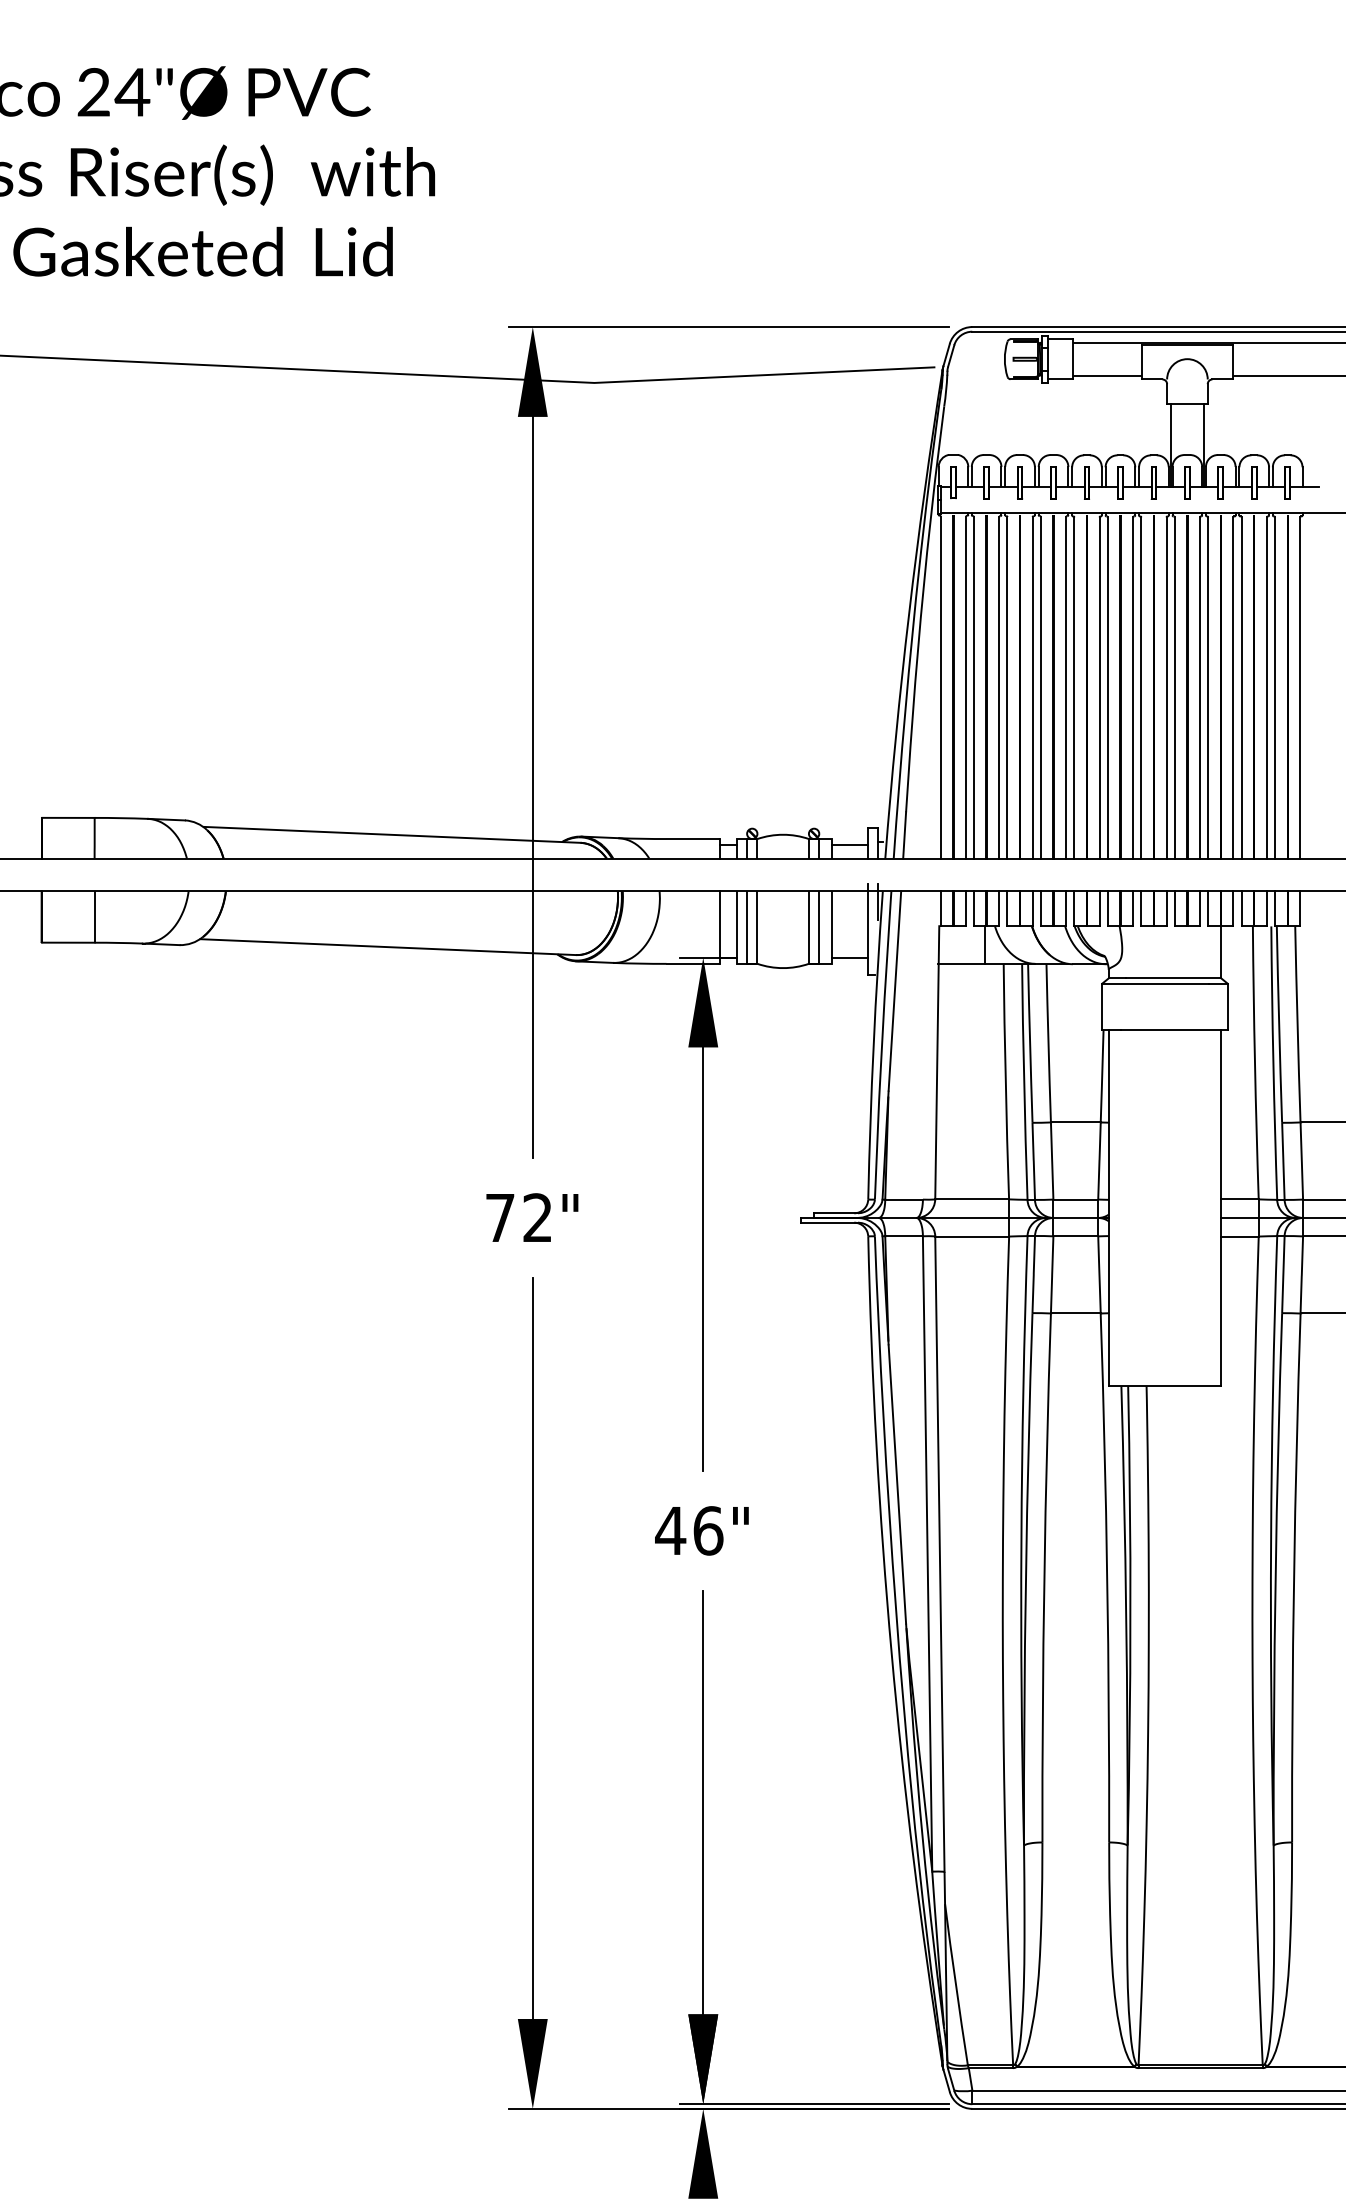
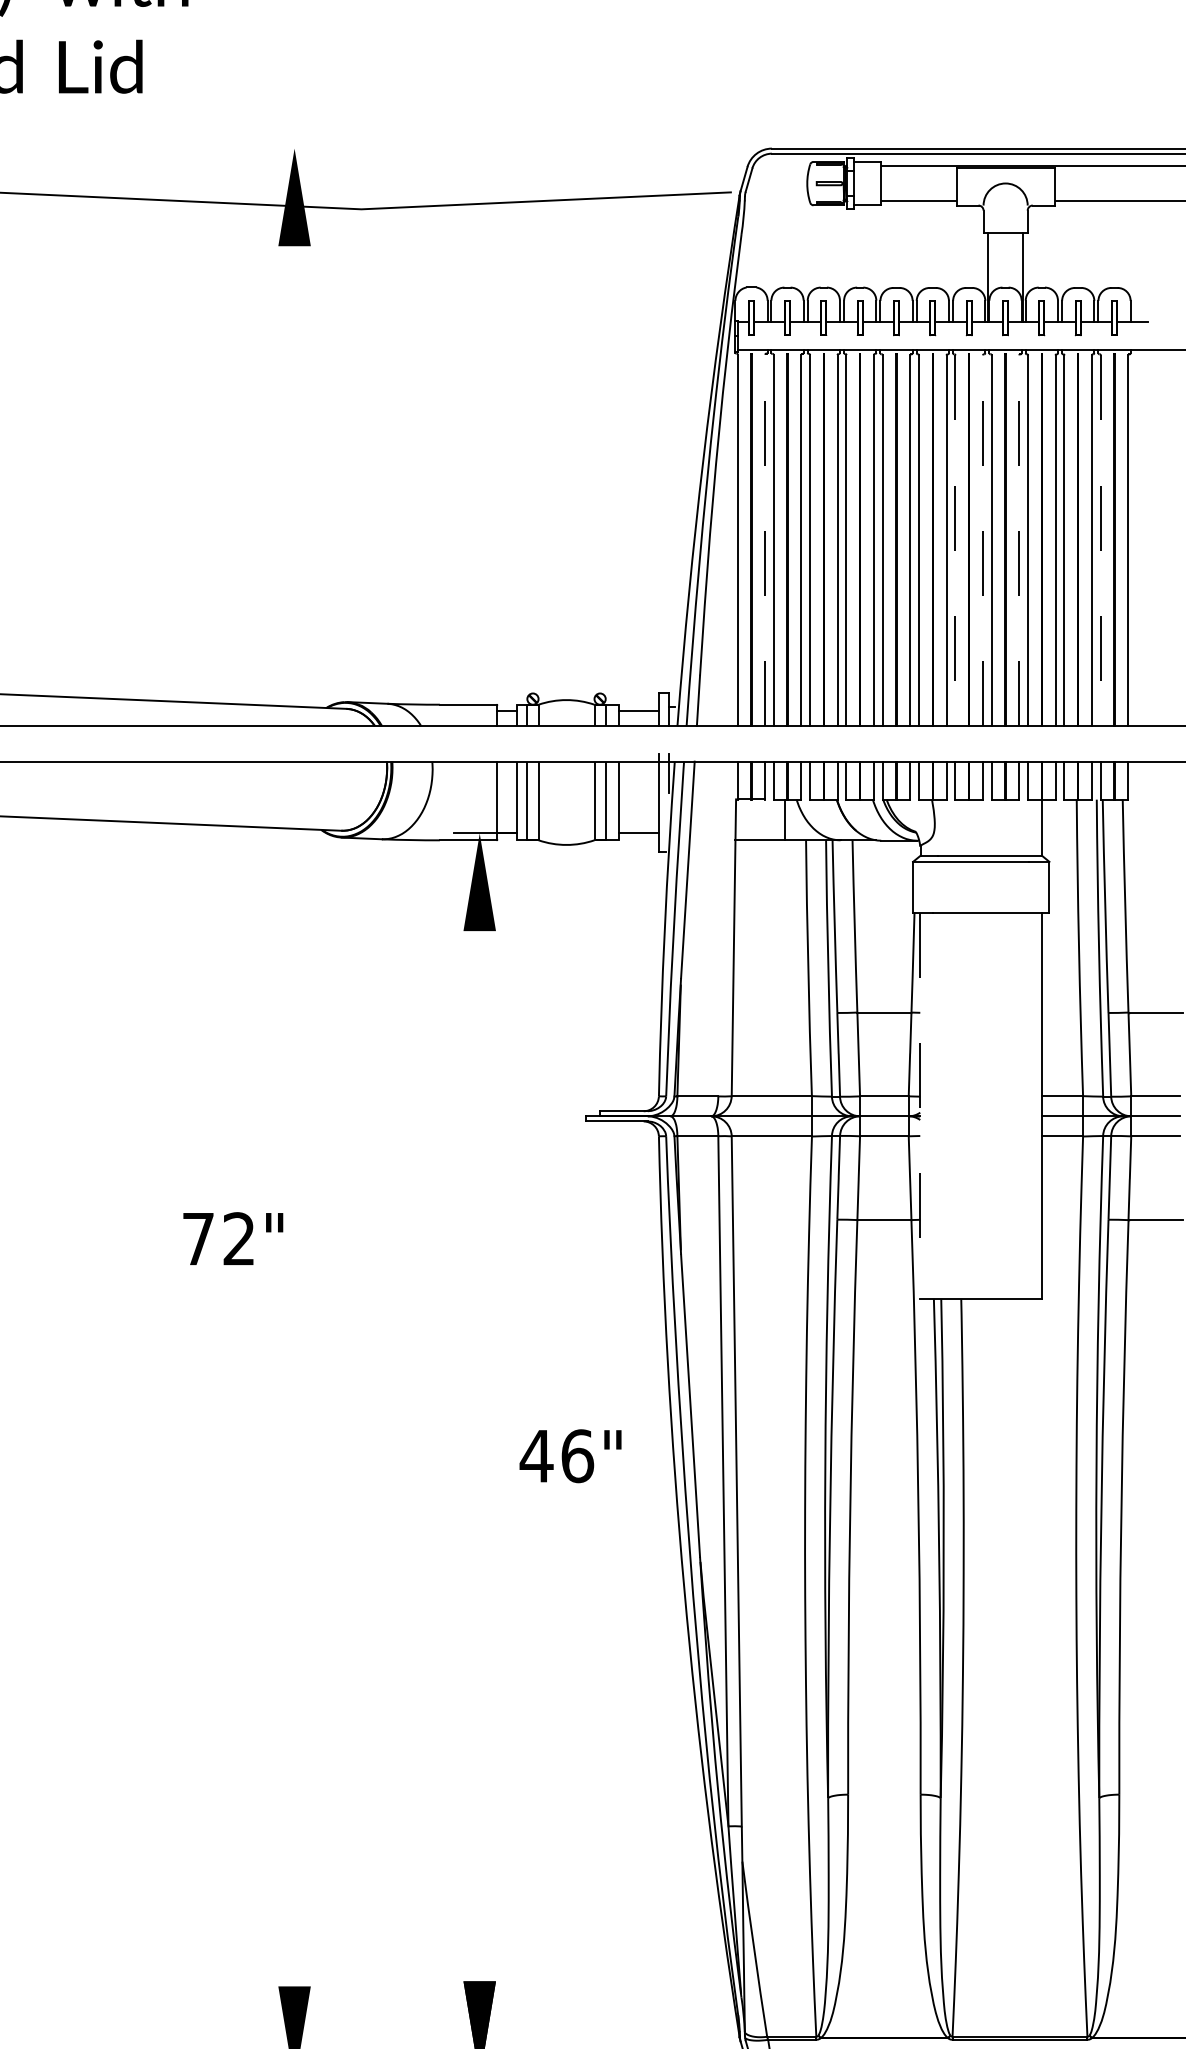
line: (728, 327) -> (507, 149), removed
line: (966, 687) -> (765, 540), solid -> dashed
line: (1141, 688) -> (955, 541), solid -> dashed
line: (1166, 688) -> (982, 541), solid -> dashed
line: (1199, 688) -> (1018, 541), solid -> dashed
line: (1275, 688) -> (1101, 541), solid -> dashed
line: (532, 786) -> (294, 647), removed
line: (1108, 1208) -> (919, 1106), solid -> dashed
text: (532, 1217) -> (233, 1238), moved
line: (703, 1258) -> (479, 1160), removed
text: (701, 1530) -> (570, 1455), moved
line: (532, 1648) -> (294, 1583), removed
line: (703, 1802) -> (479, 1751), removed

